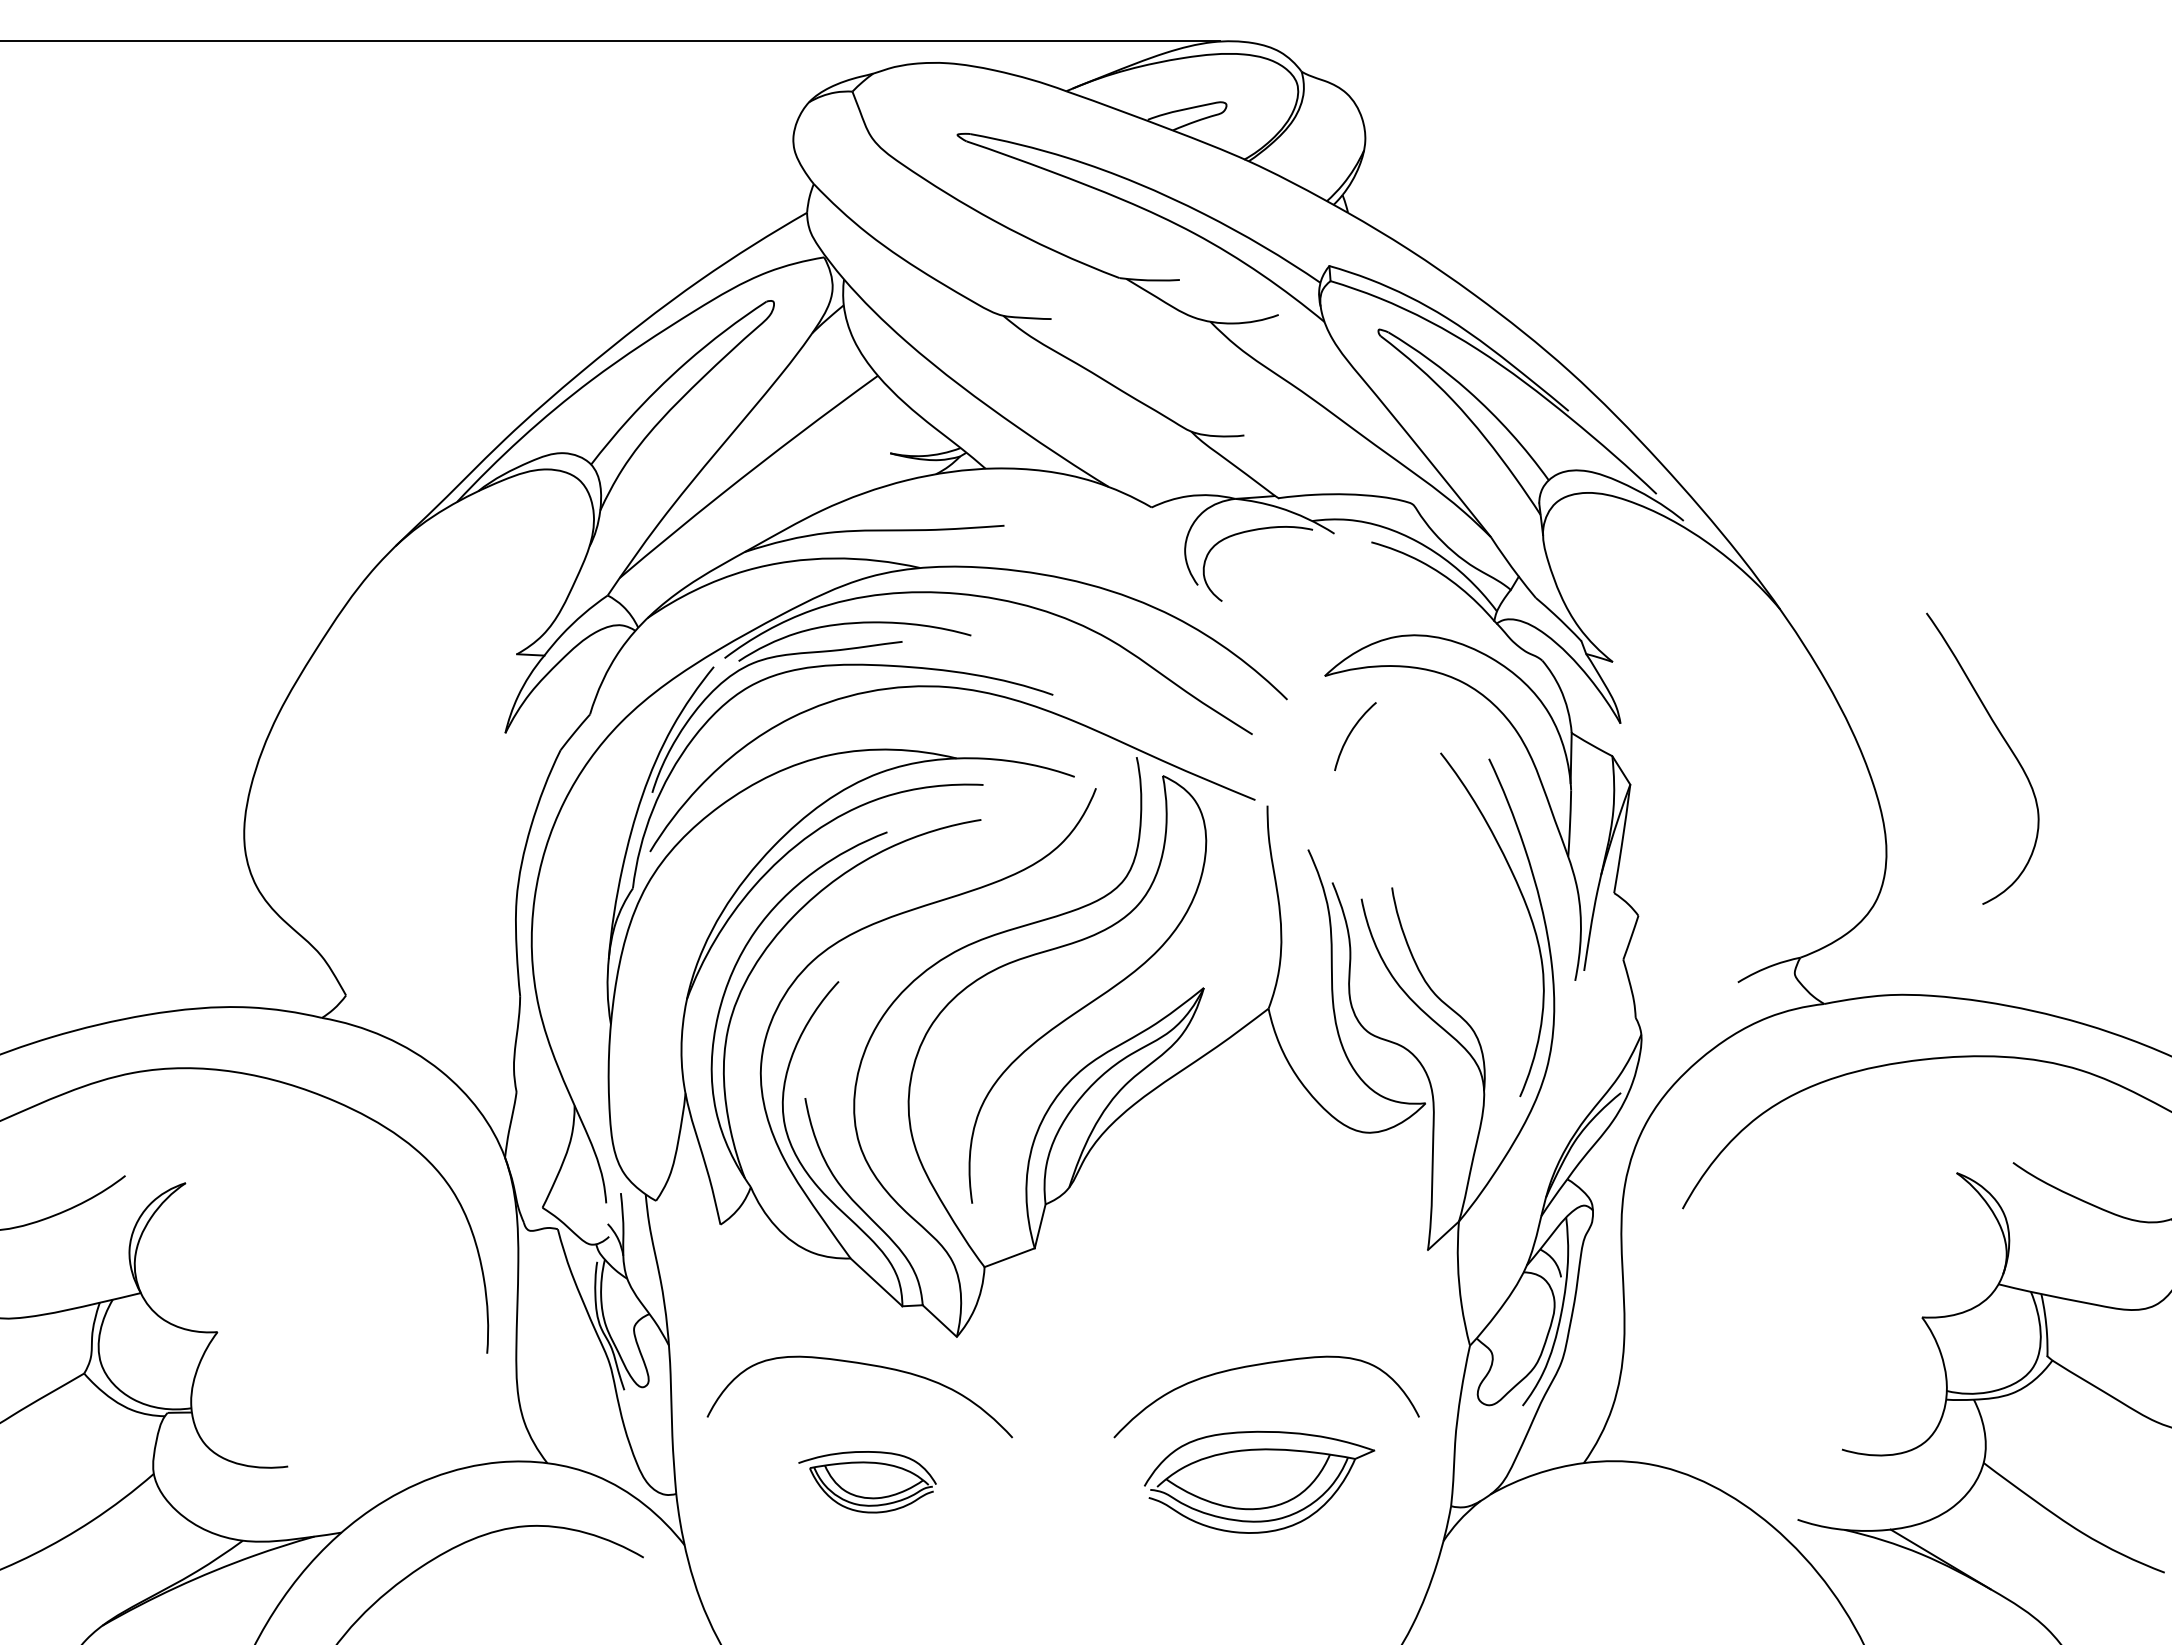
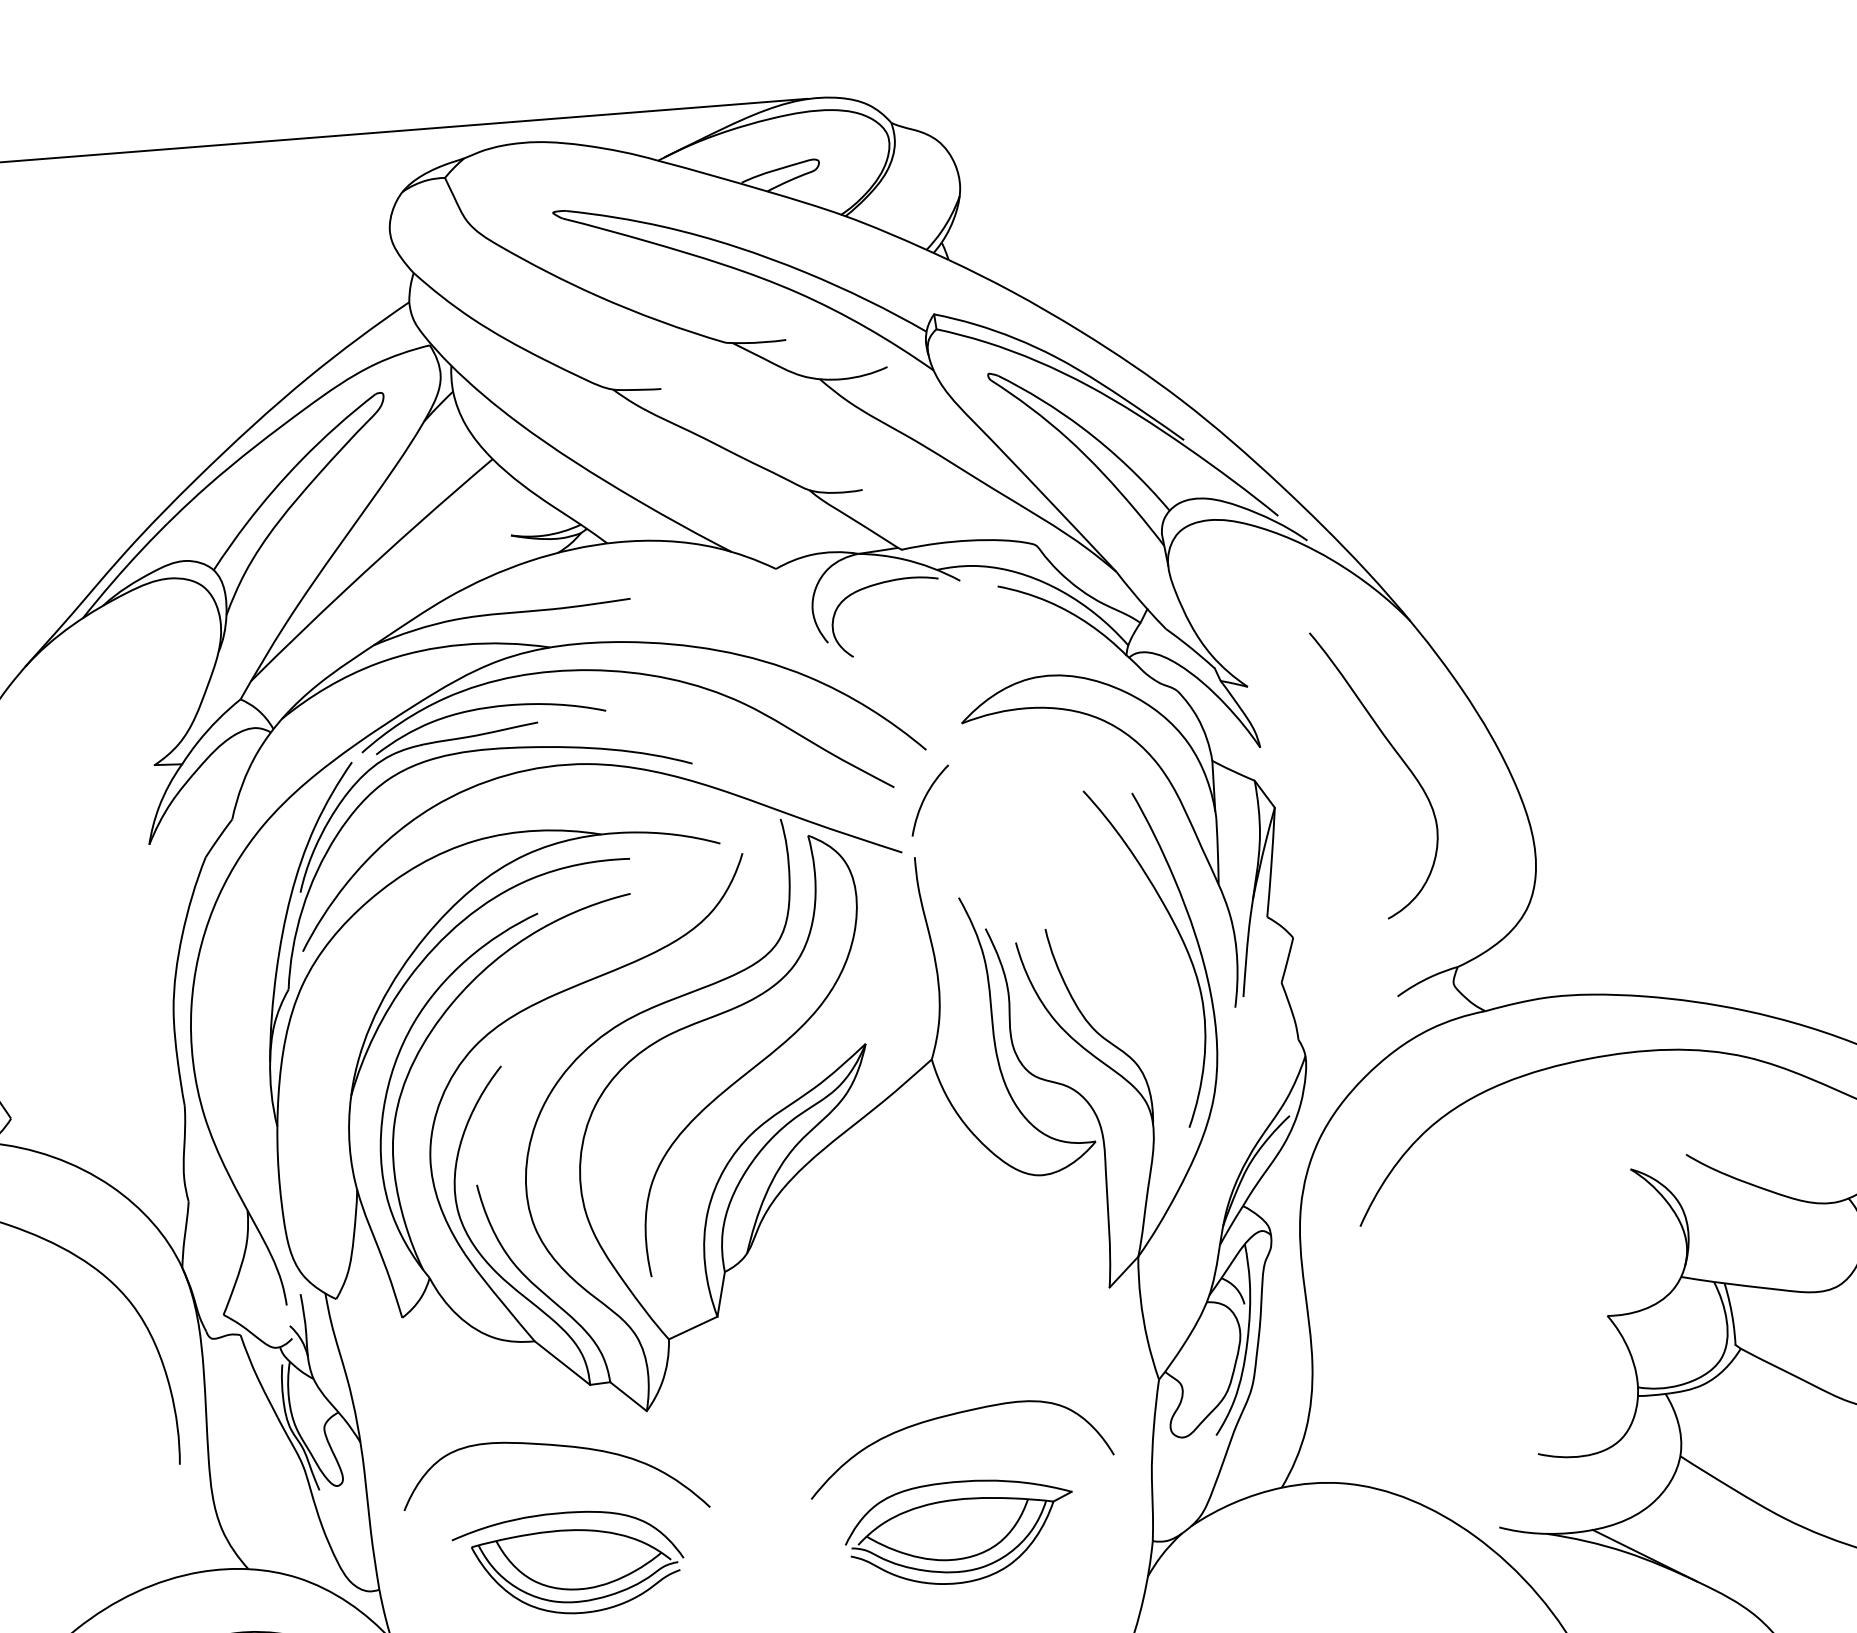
curve: (1351, 733) -> (926, 797), moved
curve: (2007, 746) -> (1400, 759), moved
part: (867, 1481) -> (569, 1562), size x1.67

